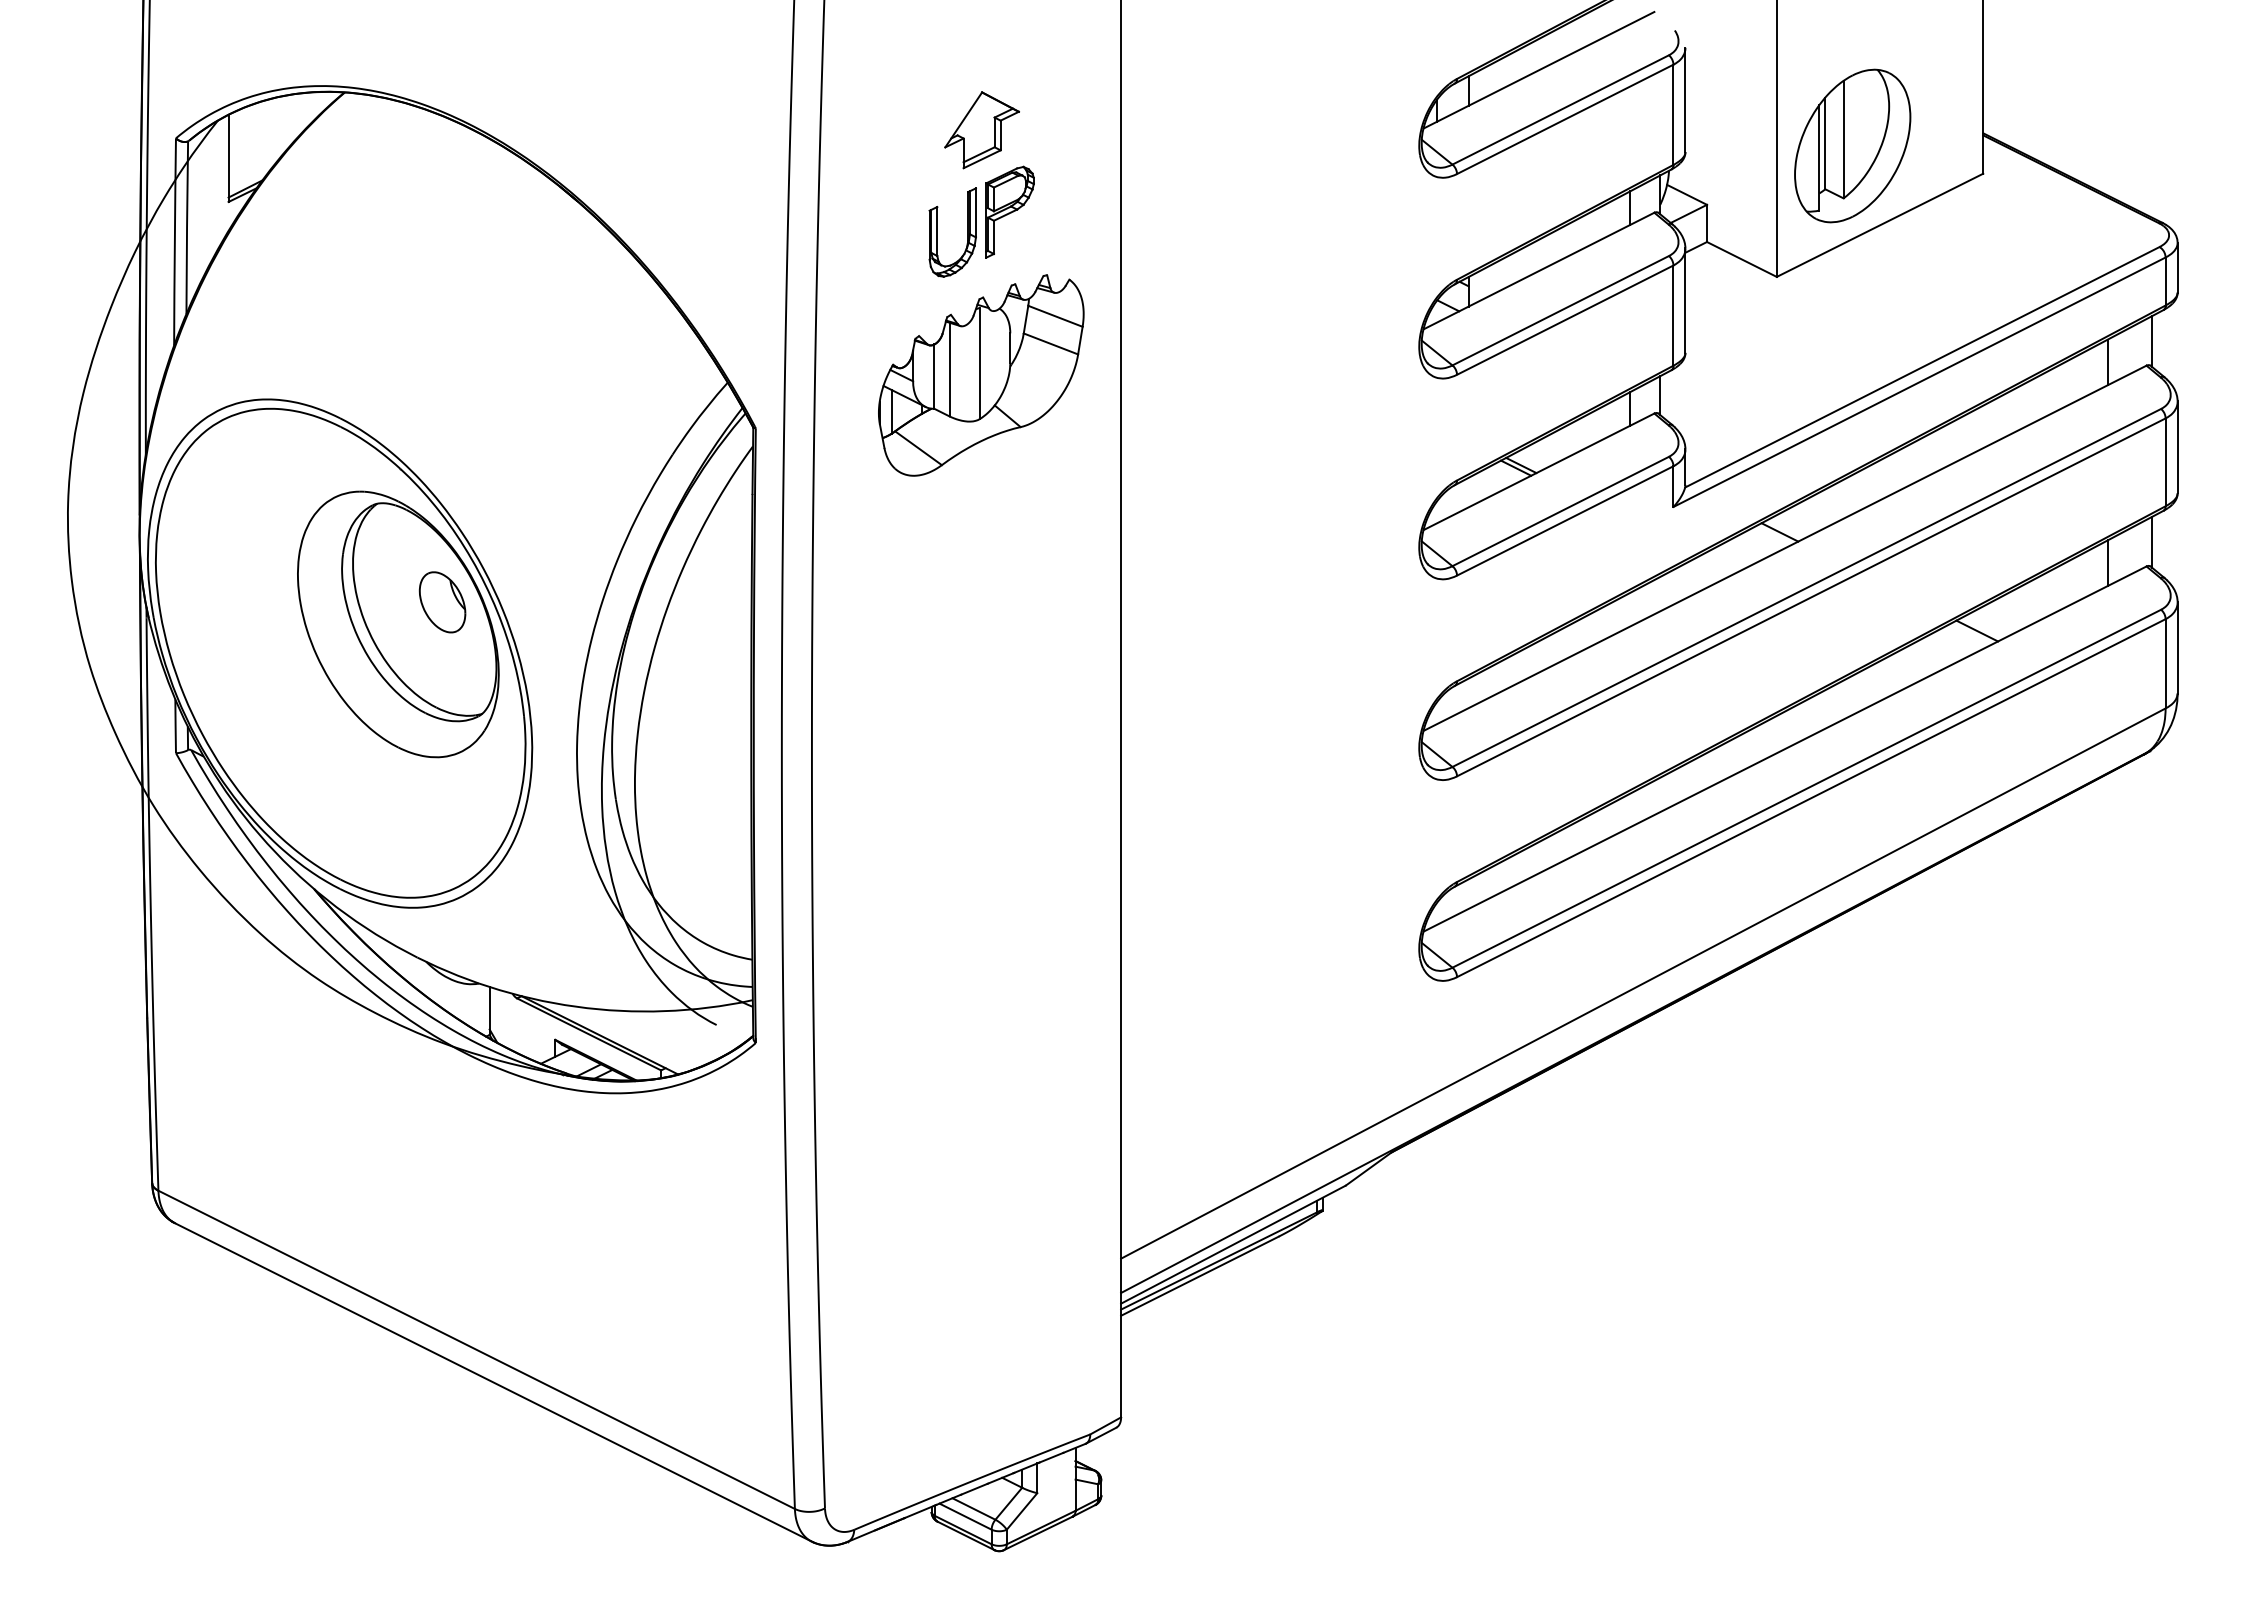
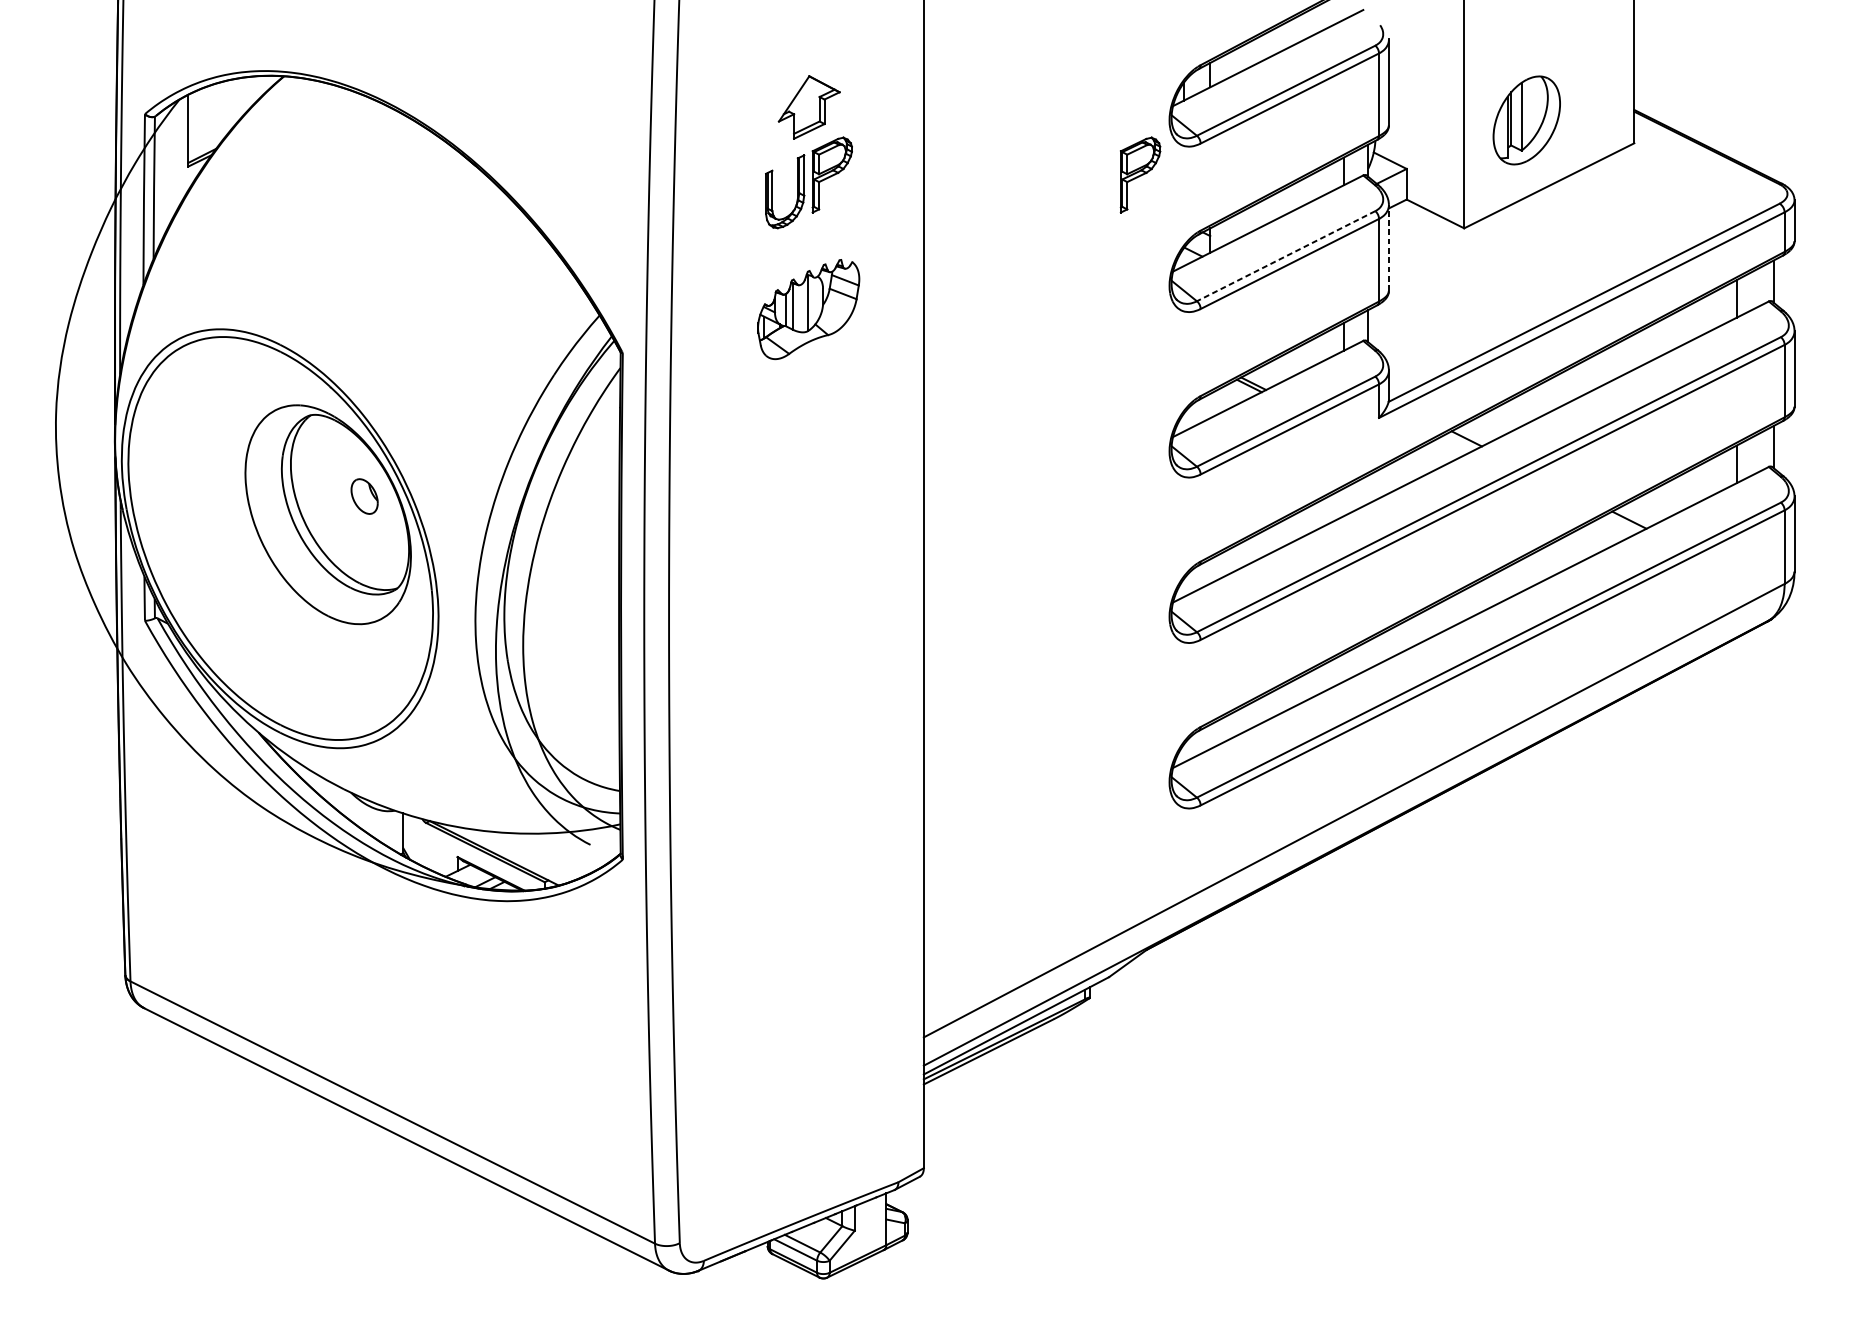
part: (1852, 145) -> (1526, 120), size x0.7
part: (1383, 211) -> (1140, 174), added
line: (1685, 300) -> (1388, 247), solid -> dashed
line: (1560, 310) -> (1285, 256), solid -> dashed
part: (981, 375) -> (808, 309), size x0.6
part: (442, 602) -> (364, 496), size x0.7

